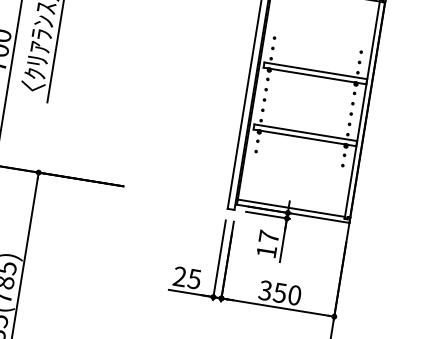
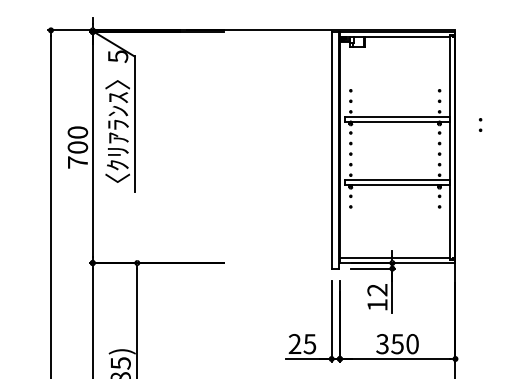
part: (395, 91) -> (480, 124), added
text: (269, 236) -> (377, 289), 17 -> 12

